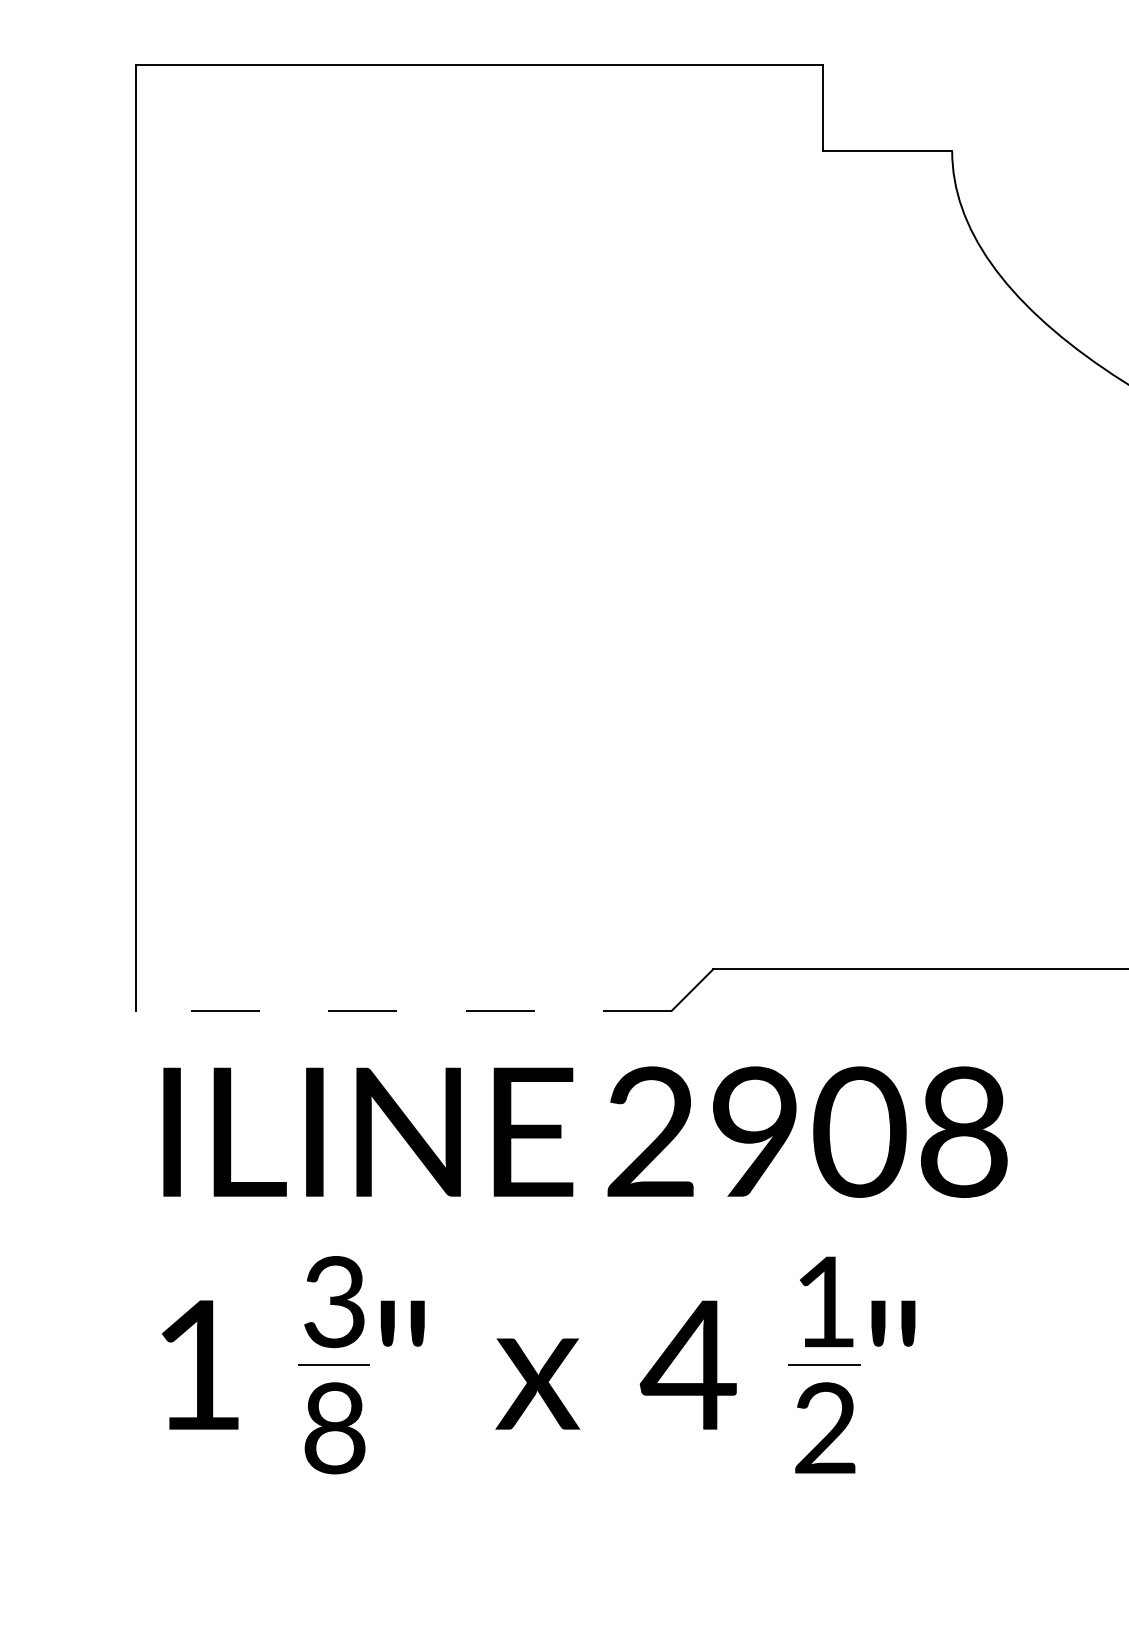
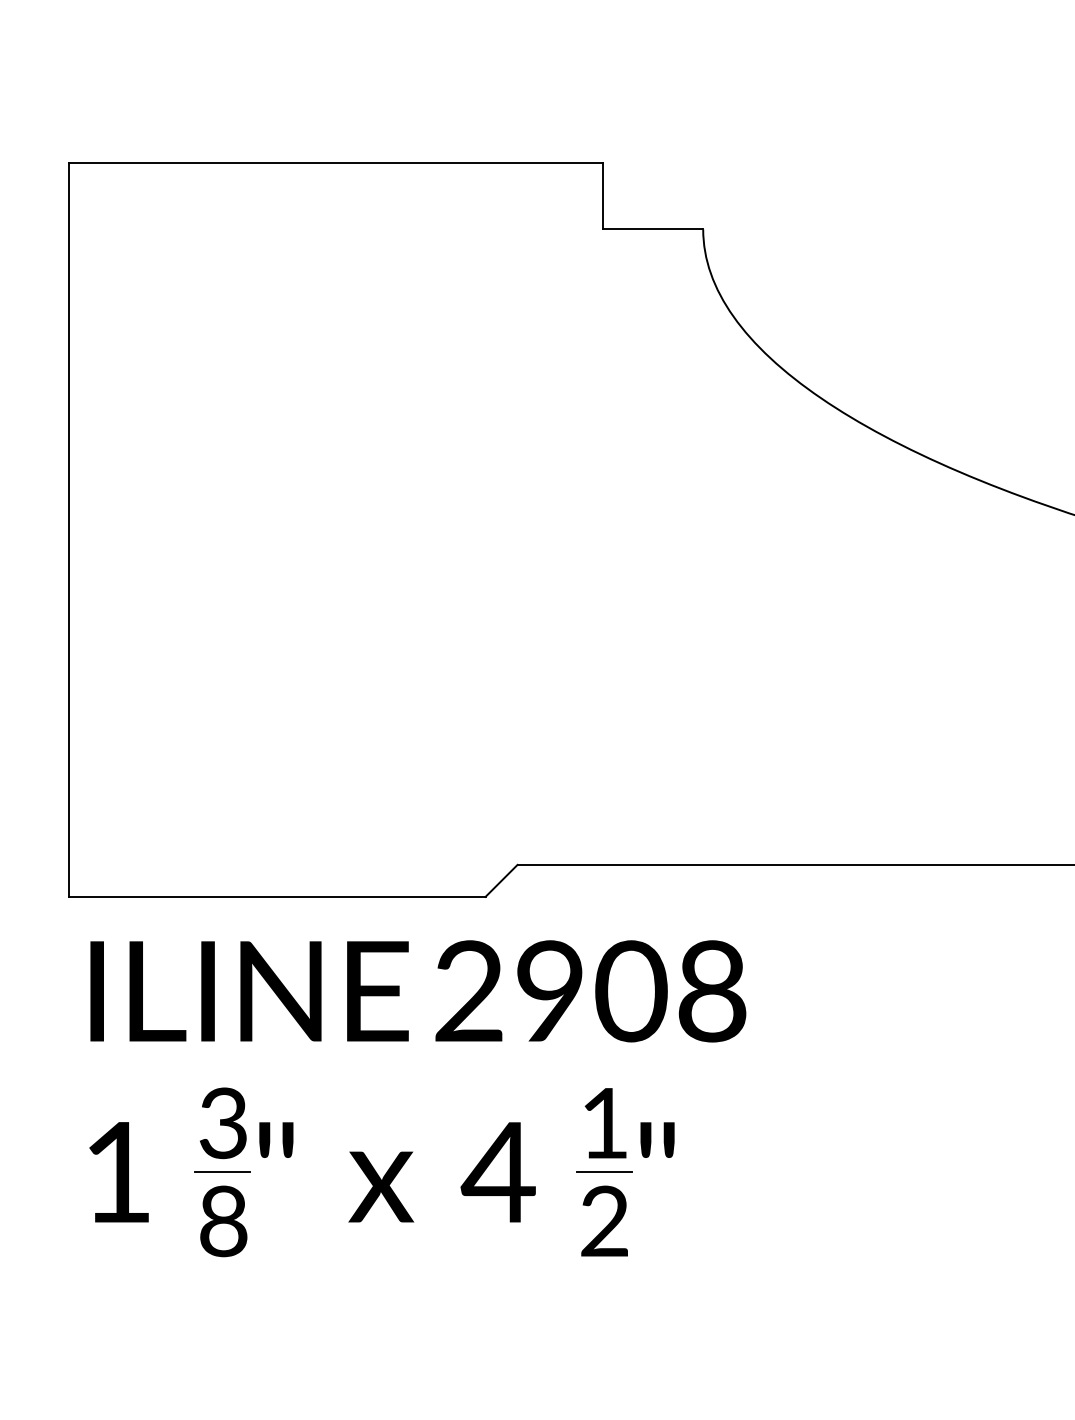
line: (402, 1010) -> (276, 896), dashed -> solid

